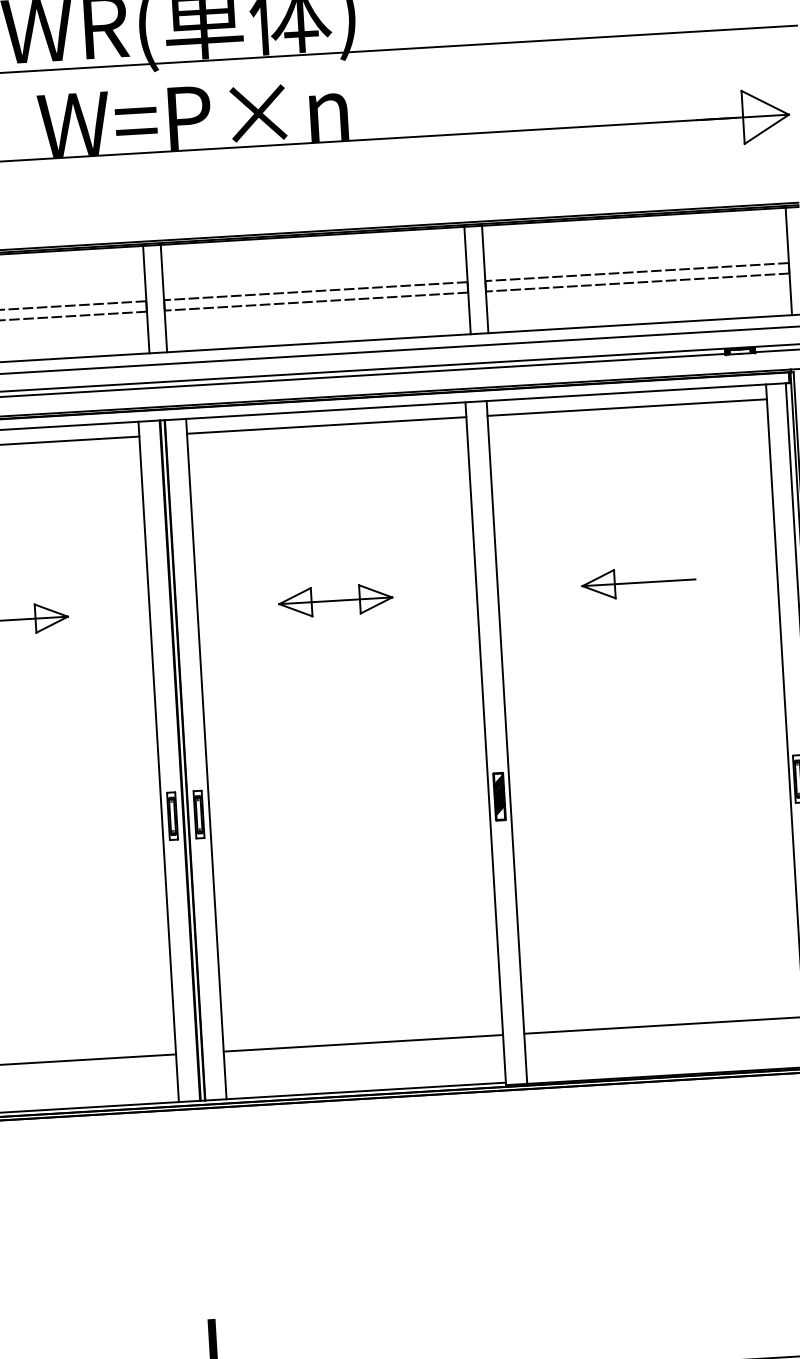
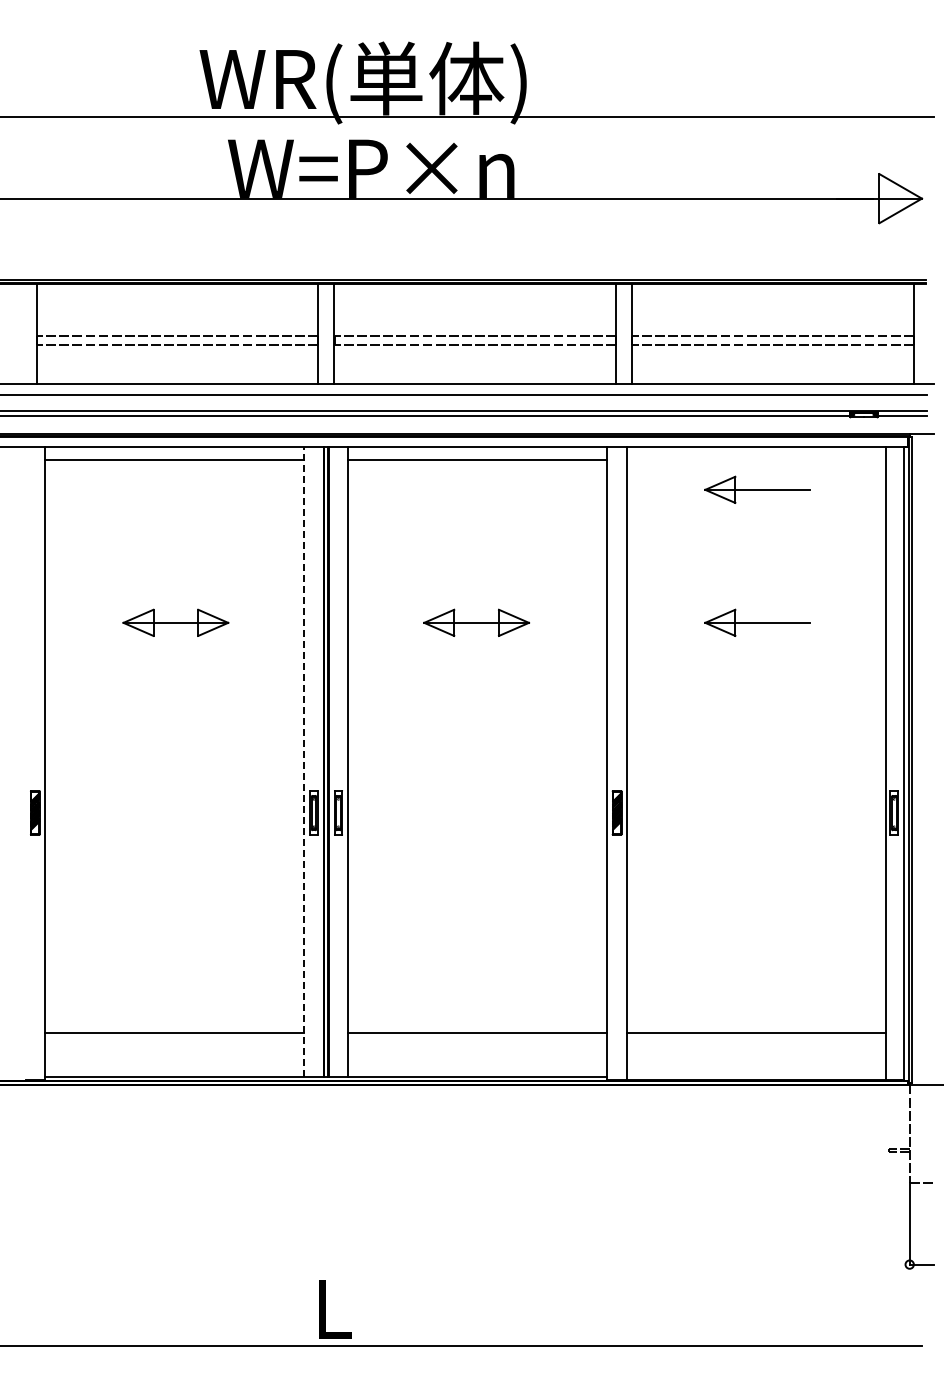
line: (626, 407) -> (755, 460), removed
part: (630, 438) -> (757, 489), added
line: (159, 761) -> (304, 761), solid -> dashed

